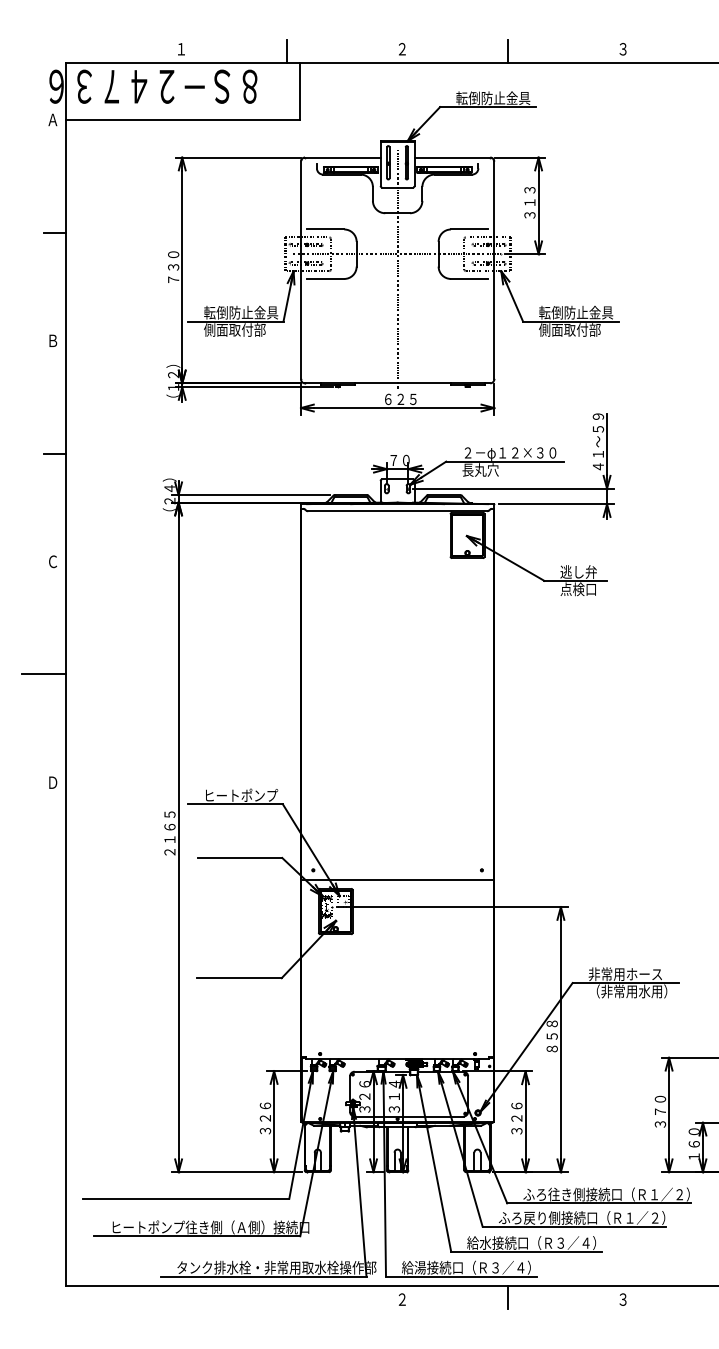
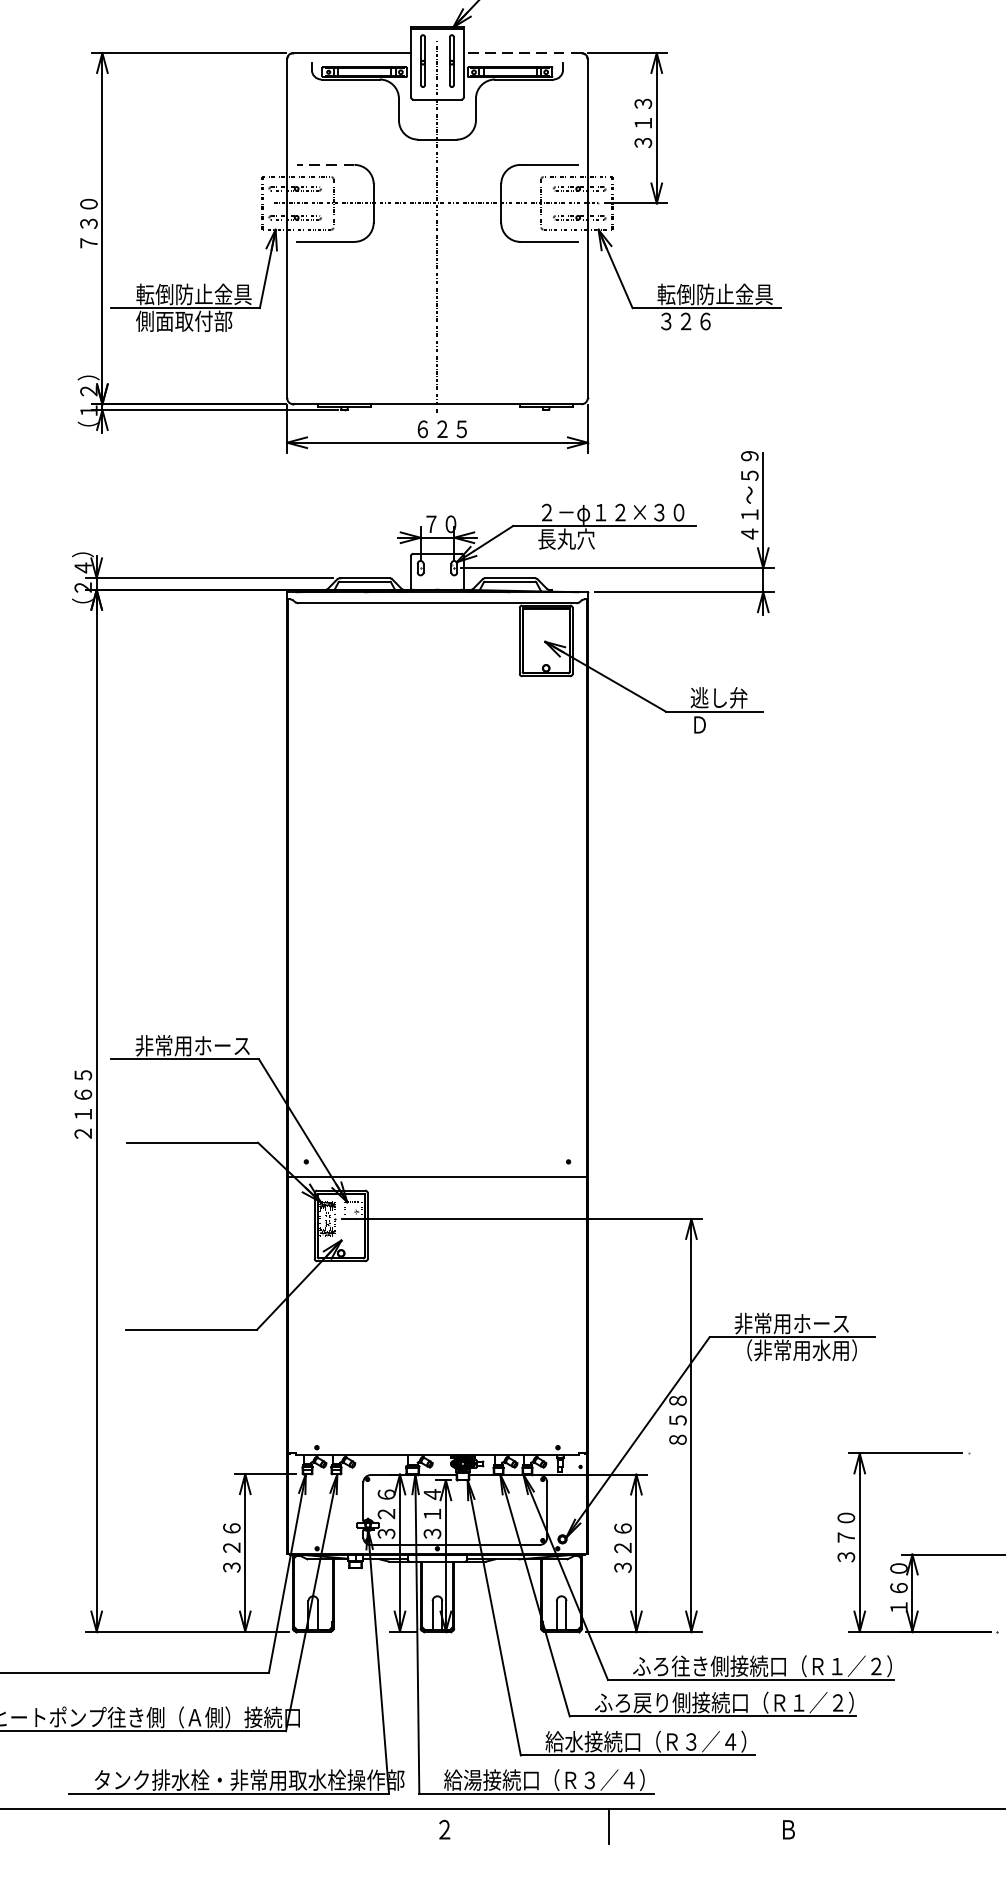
line: (452, 157) -> (522, 52), solid -> dashed
line: (325, 229) -> (325, 164), solid -> dashed
text: (569, 329) -> (704, 320), 側面取付部 -> ３２６
text: (577, 589) -> (717, 724), 点検口 -> Ｄ
text: (240, 795) -> (192, 1045), ヒートポンプ -> 非常用ホース
text: (623, 1299) -> (788, 1829), ３ -> Ｂ

